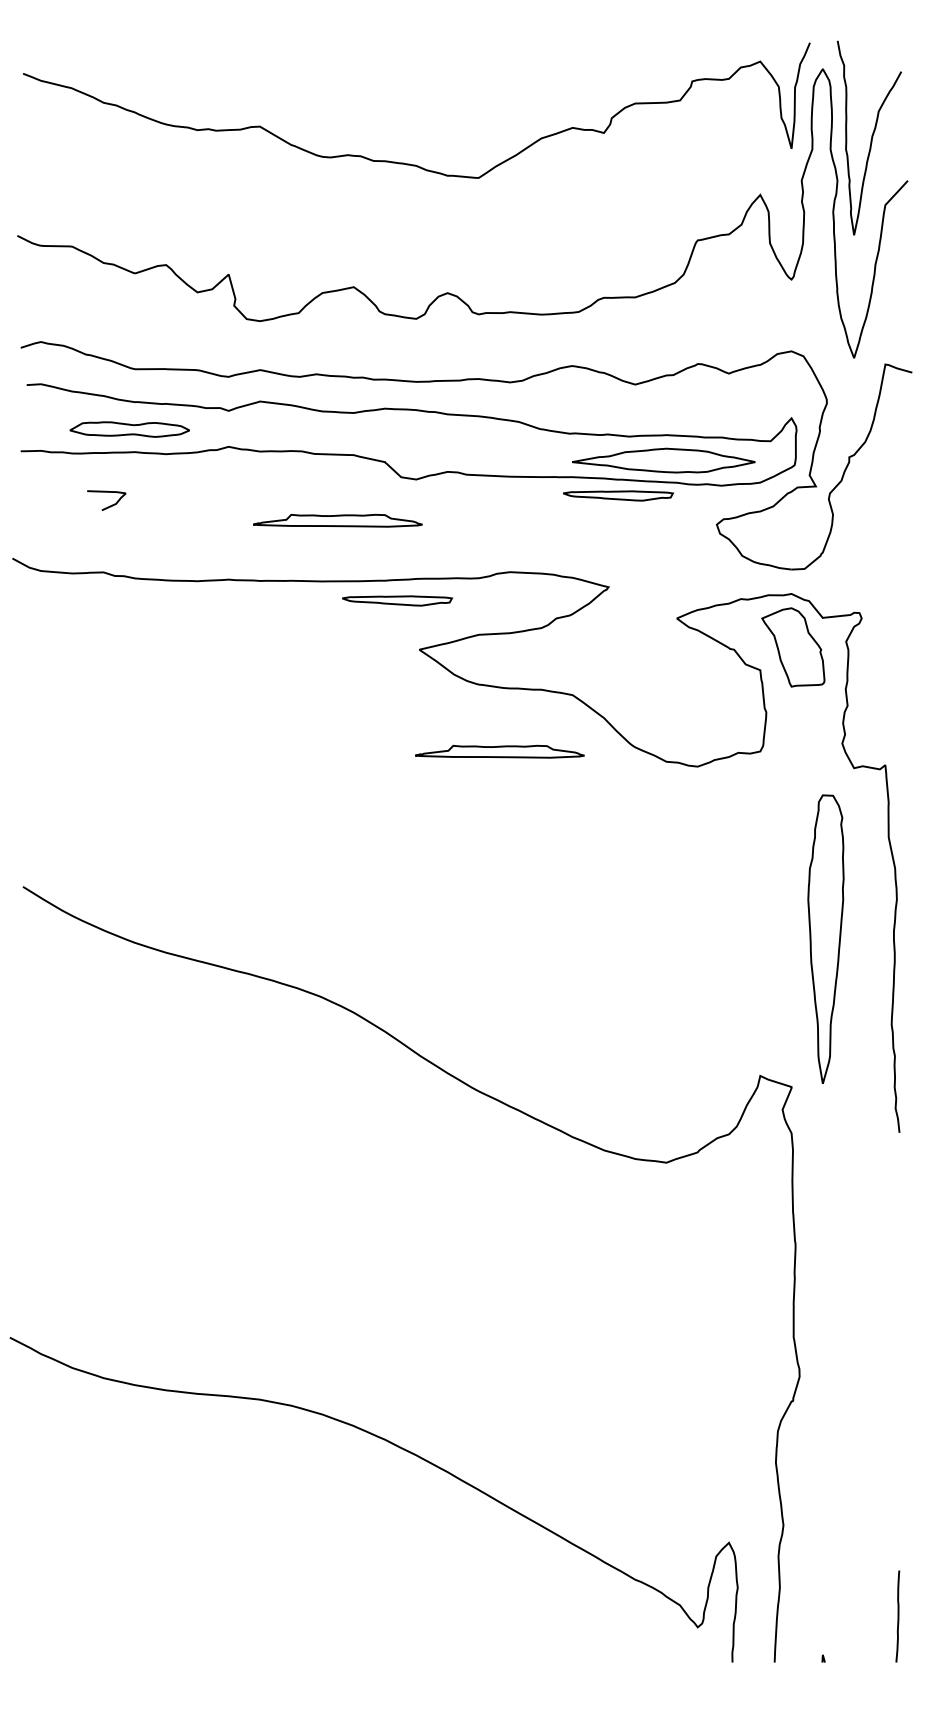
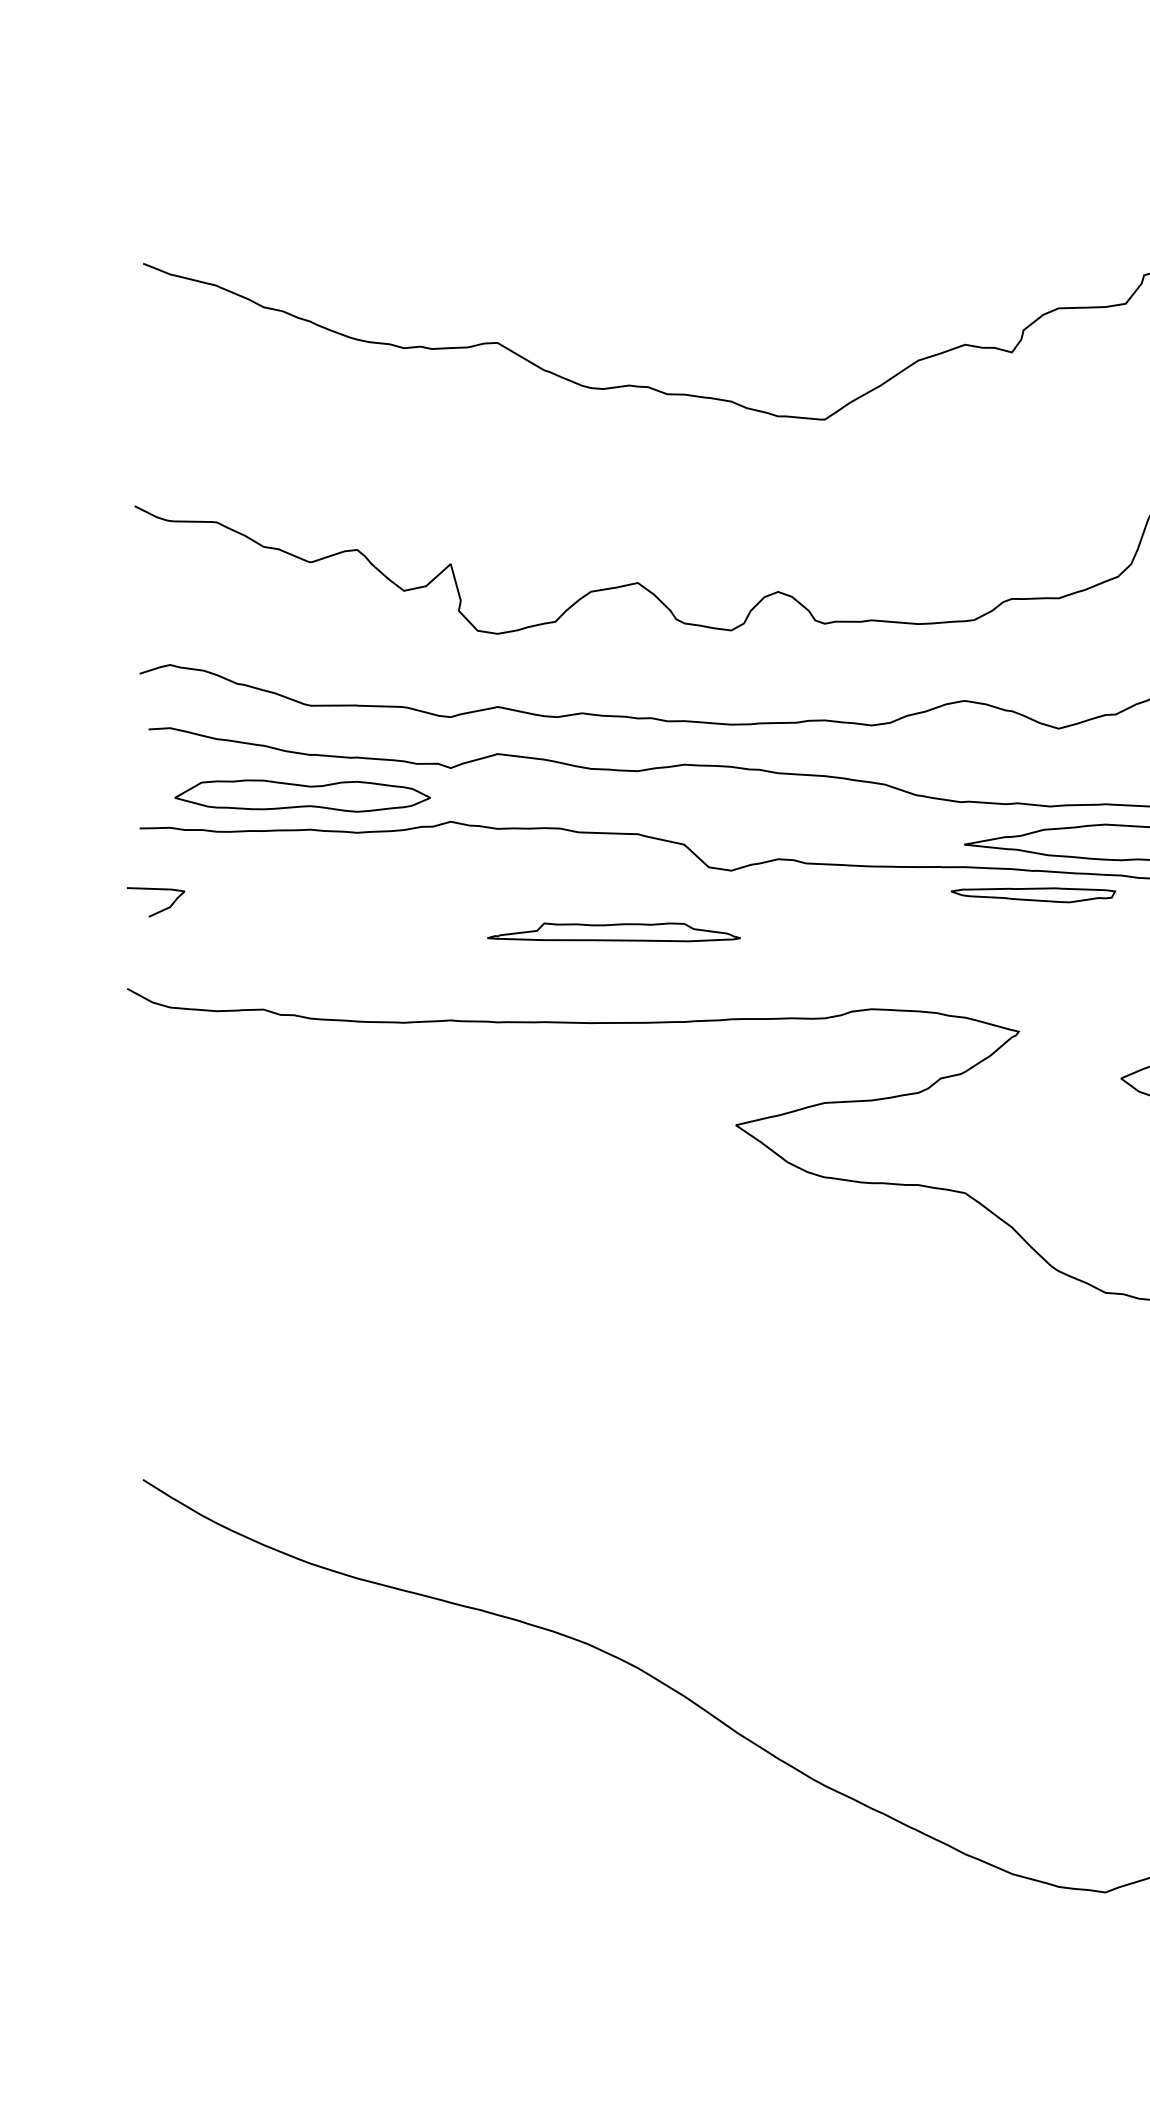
part: (129, 429) -> (302, 795), size x1.43
curve: (109, 505) -> (160, 909), moved
part: (397, 600) -> (703, 1051), removed
part: (499, 751) -> (855, 1277), removed

